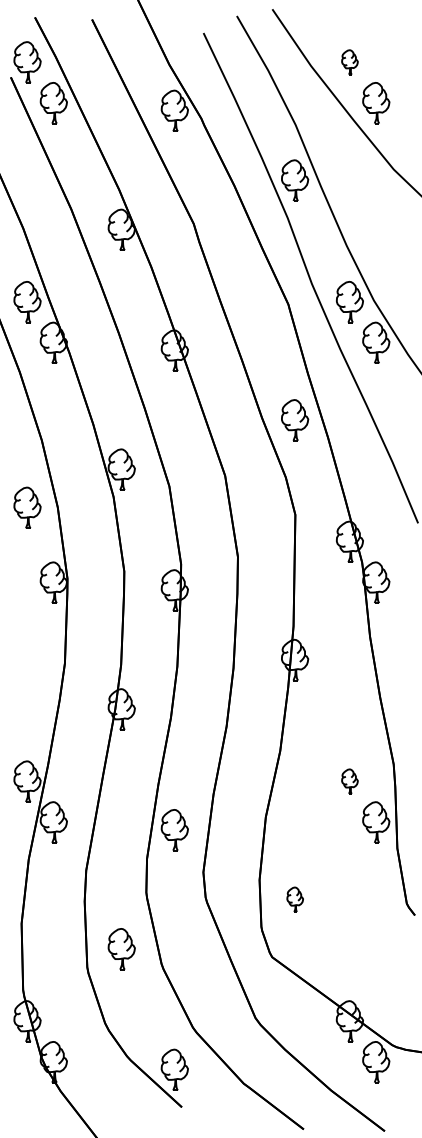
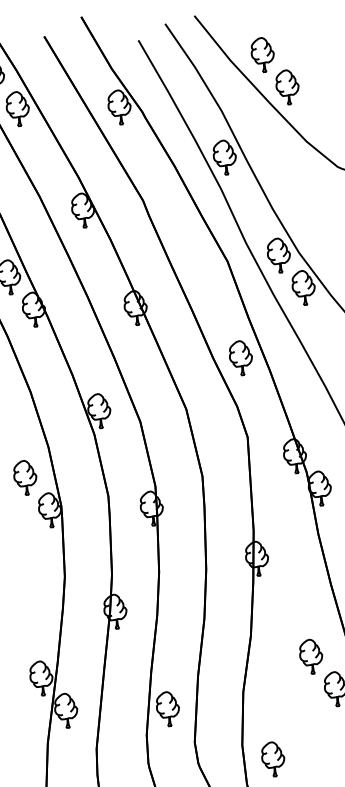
part: (349, 62) -> (262, 55), size x1.67
part: (27, 507) -> (25, 477), moved
part: (349, 781) -> (310, 656), size x1.67
part: (295, 899) -> (273, 758), size x1.67

